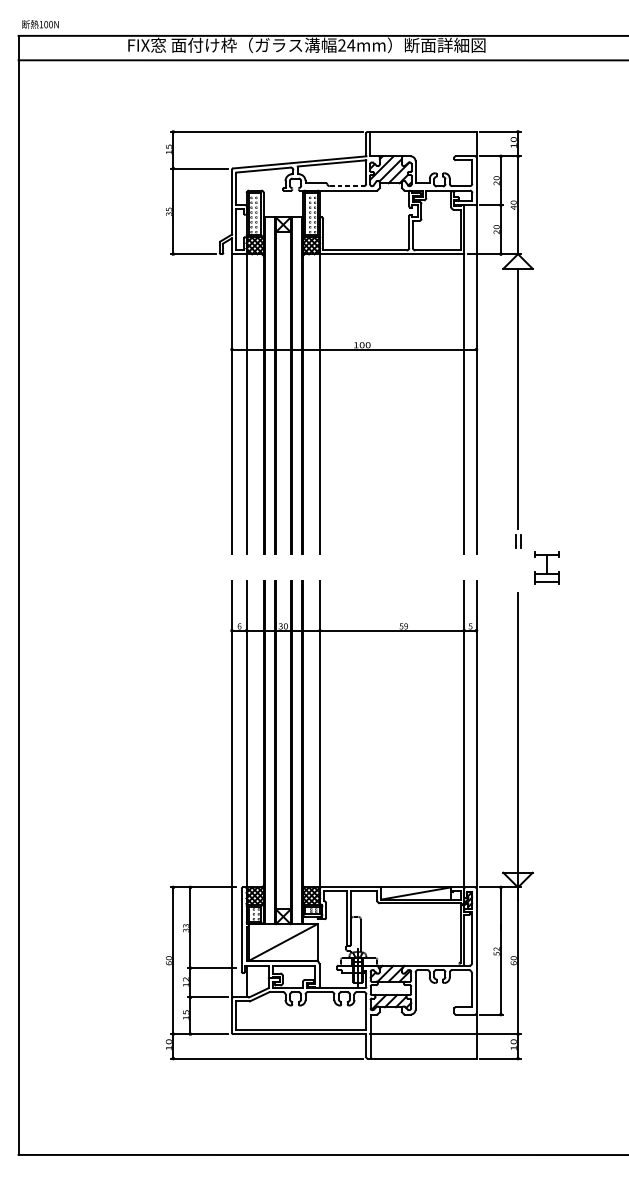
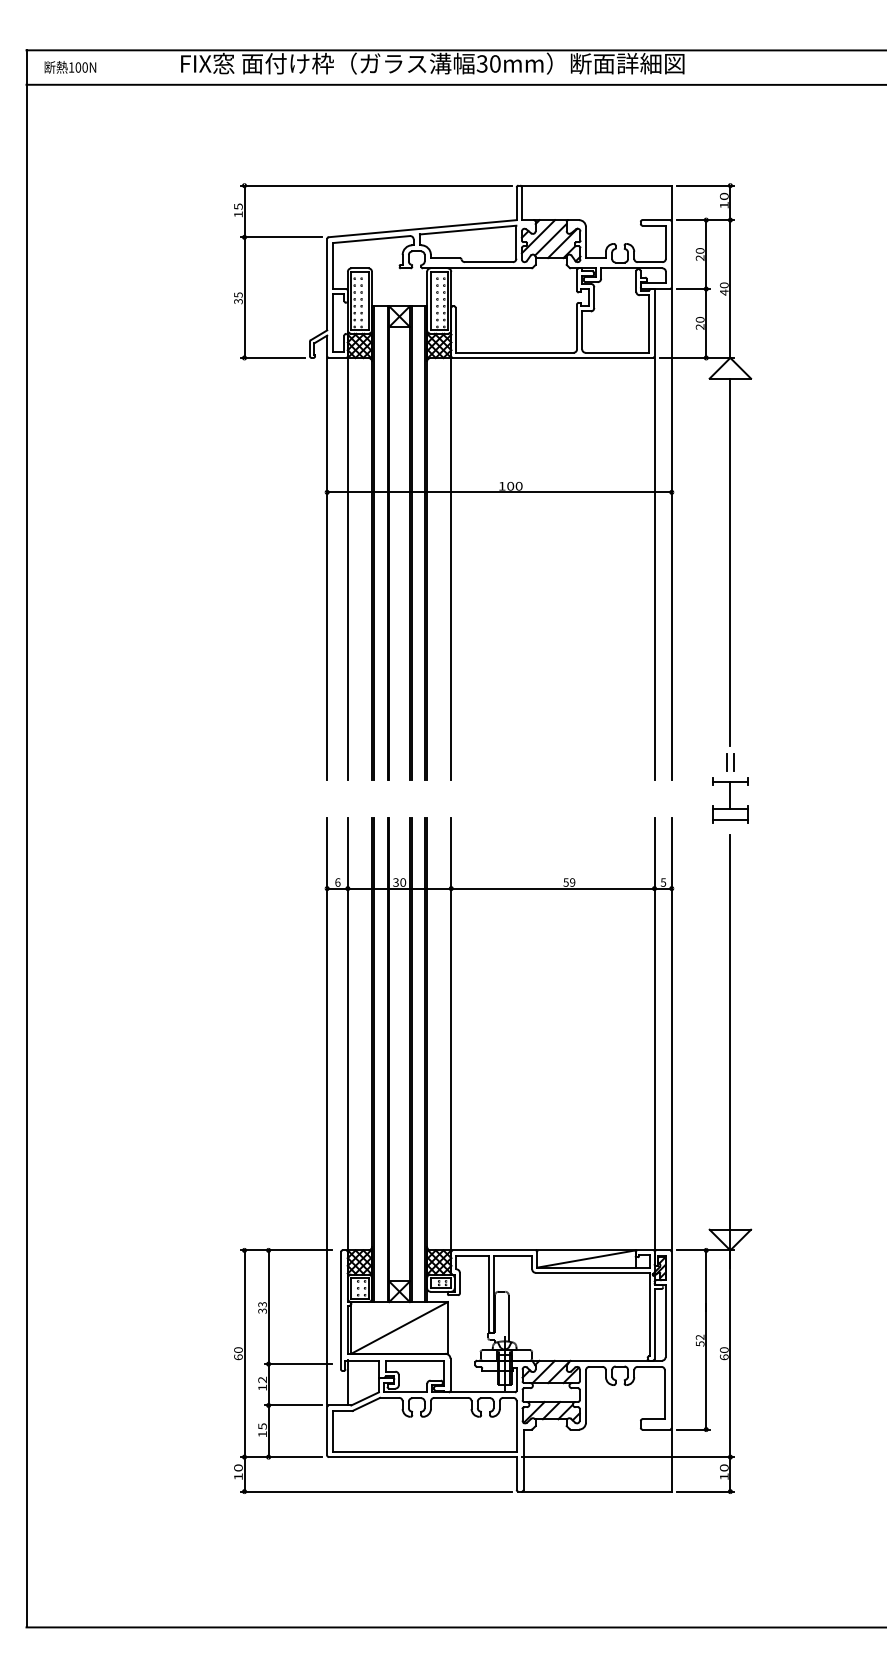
text: (40, 24) -> (70, 67), moved
text: (346, 45) -> (488, 63), 24mm -> 30mm
line: (346, 186) -> (488, 262), dashed -> solid
part: (547, 568) -> (730, 800), moved

